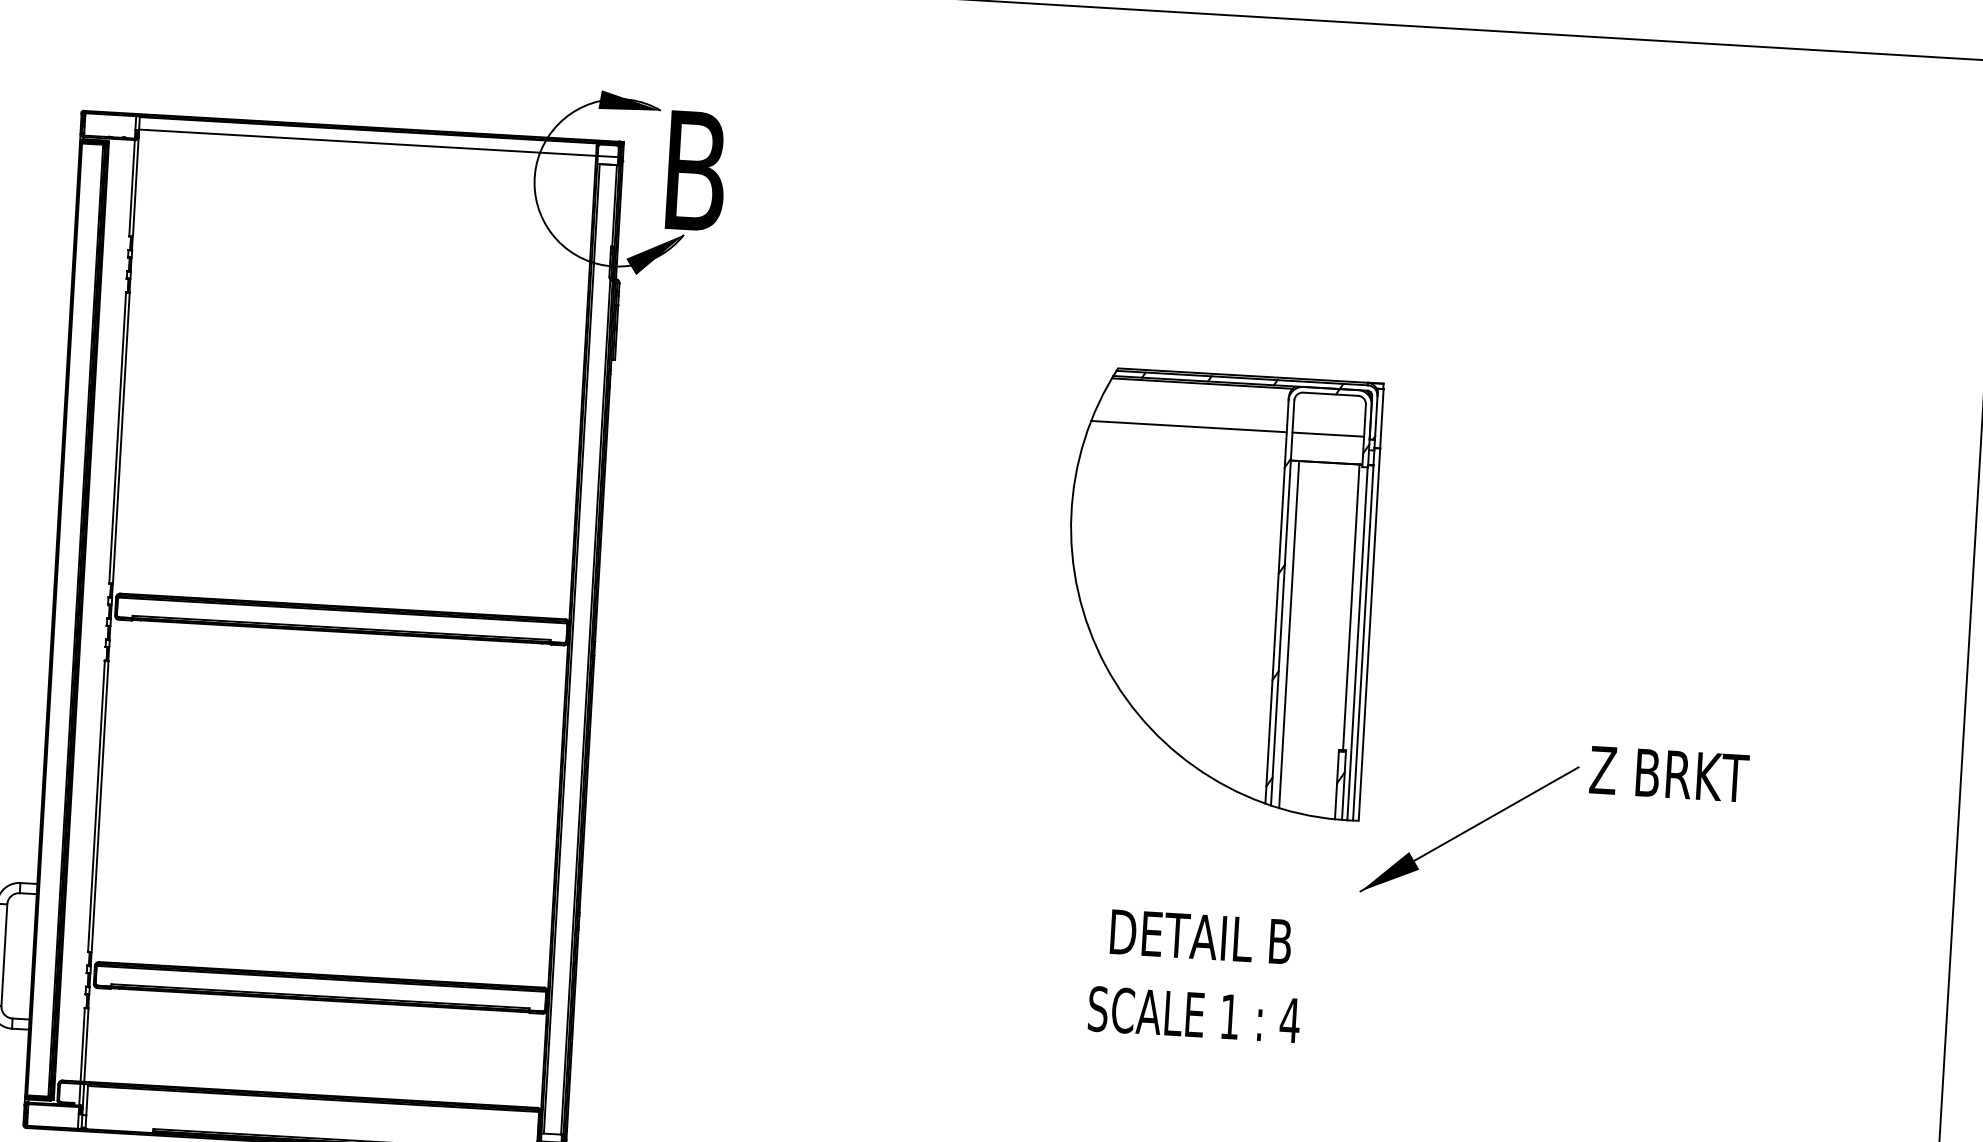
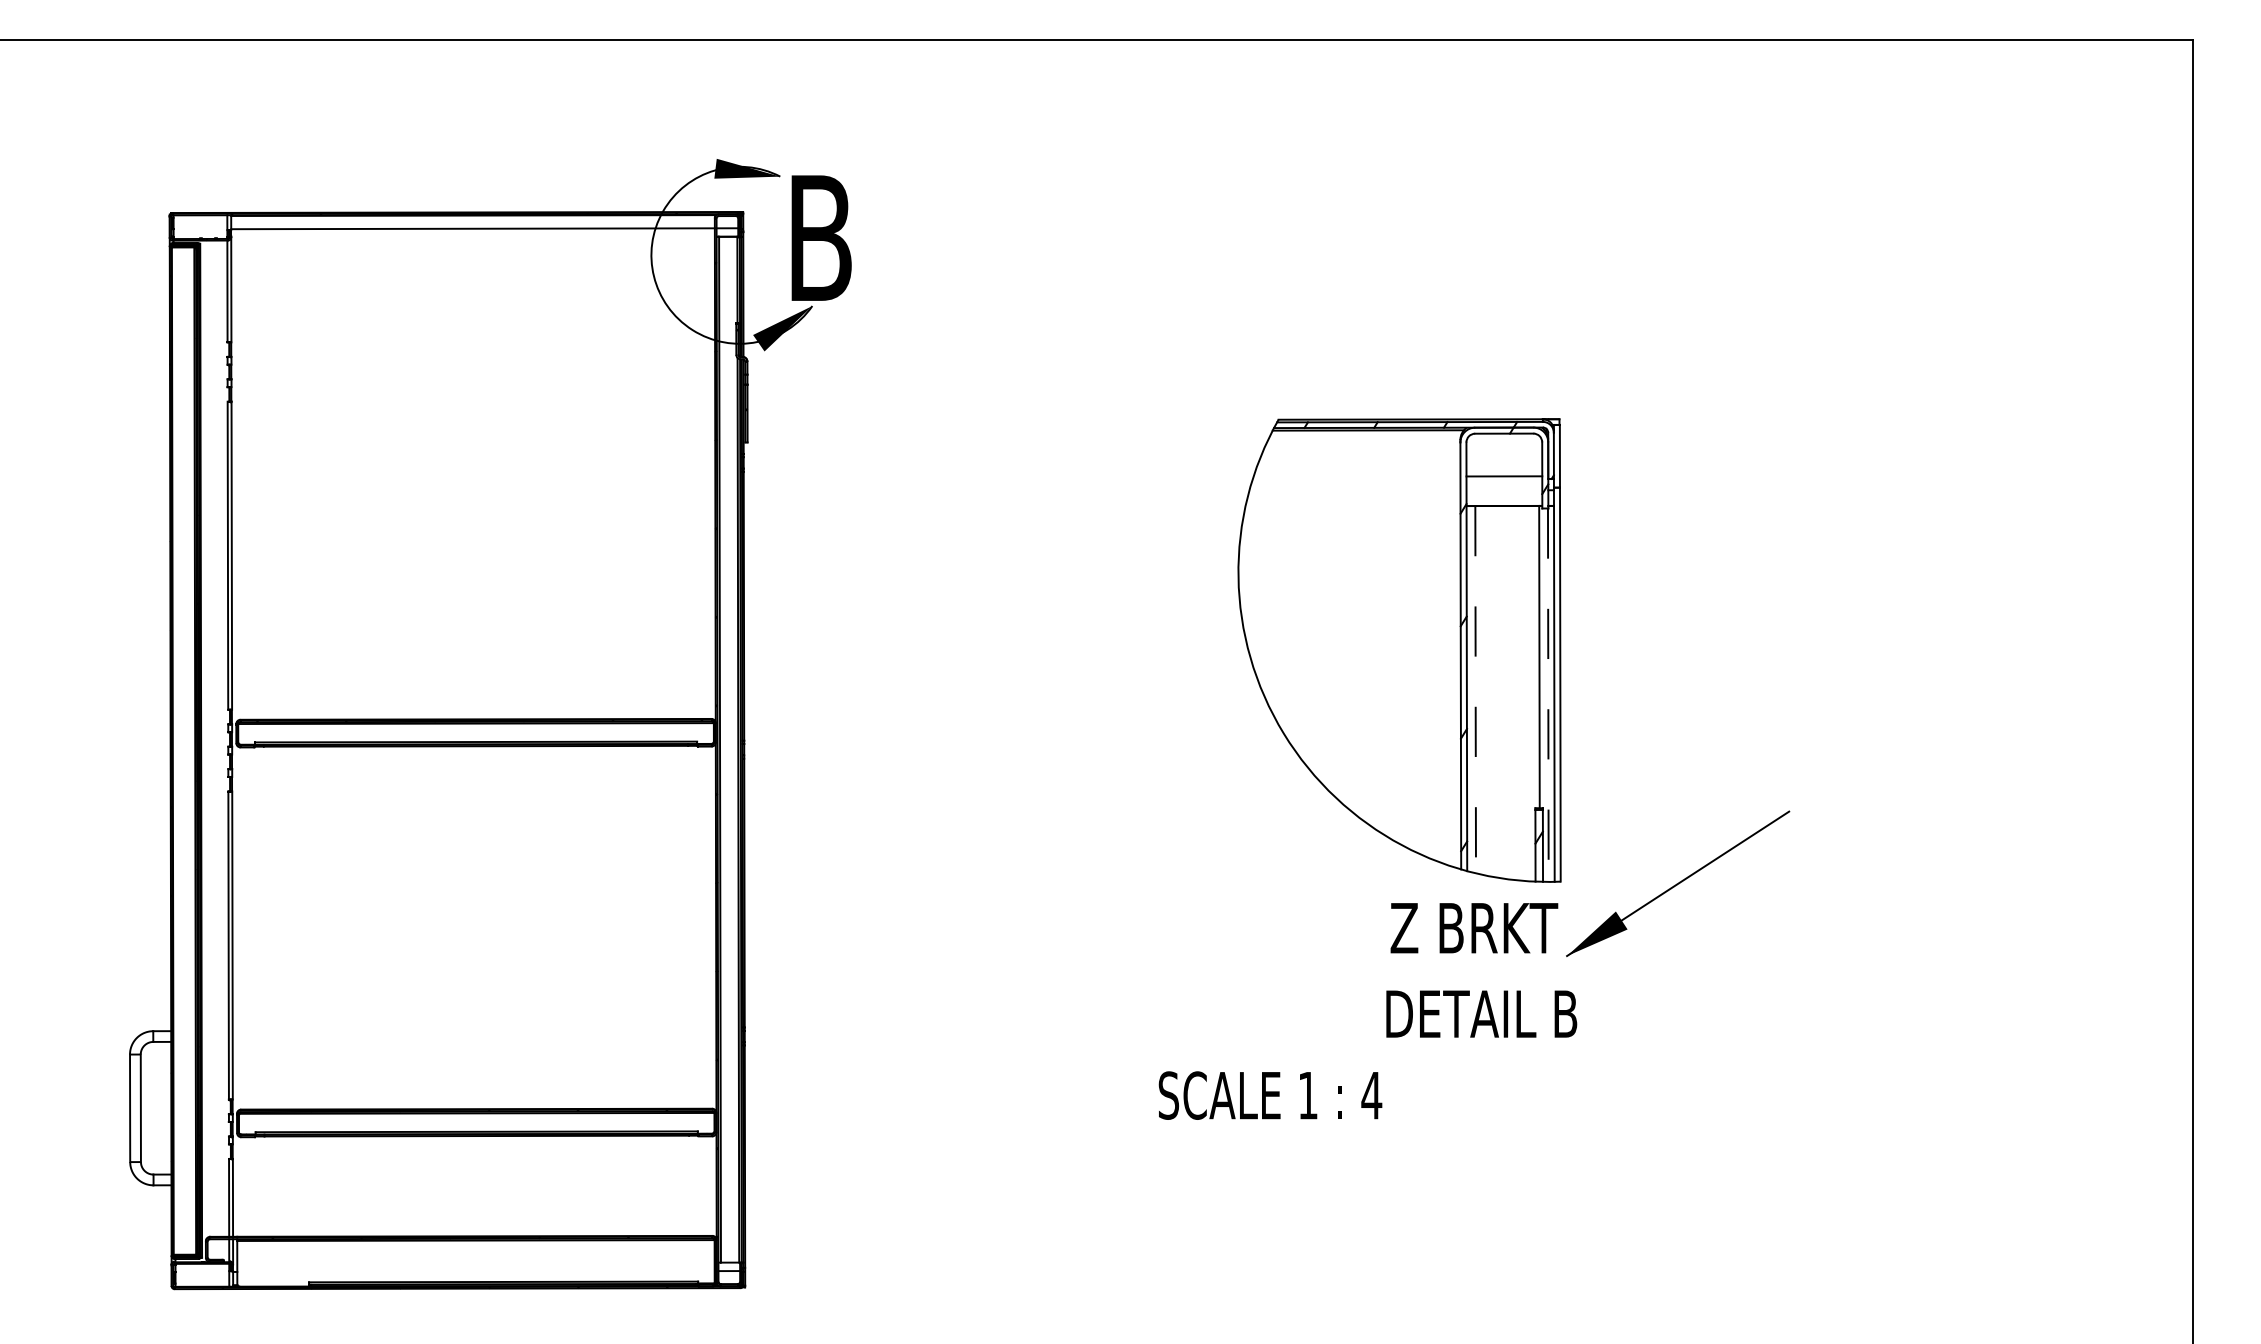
line: (1188, 426) -> (1356, 476), removed
line: (1289, 634) -> (1475, 689), solid -> dashed
line: (1357, 644) -> (1548, 695), solid -> dashed
text: (1669, 774) -> (1474, 928), moved
text: (1200, 936) -> (1481, 1013), moved
text: (1194, 1014) -> (1270, 1095), moved

